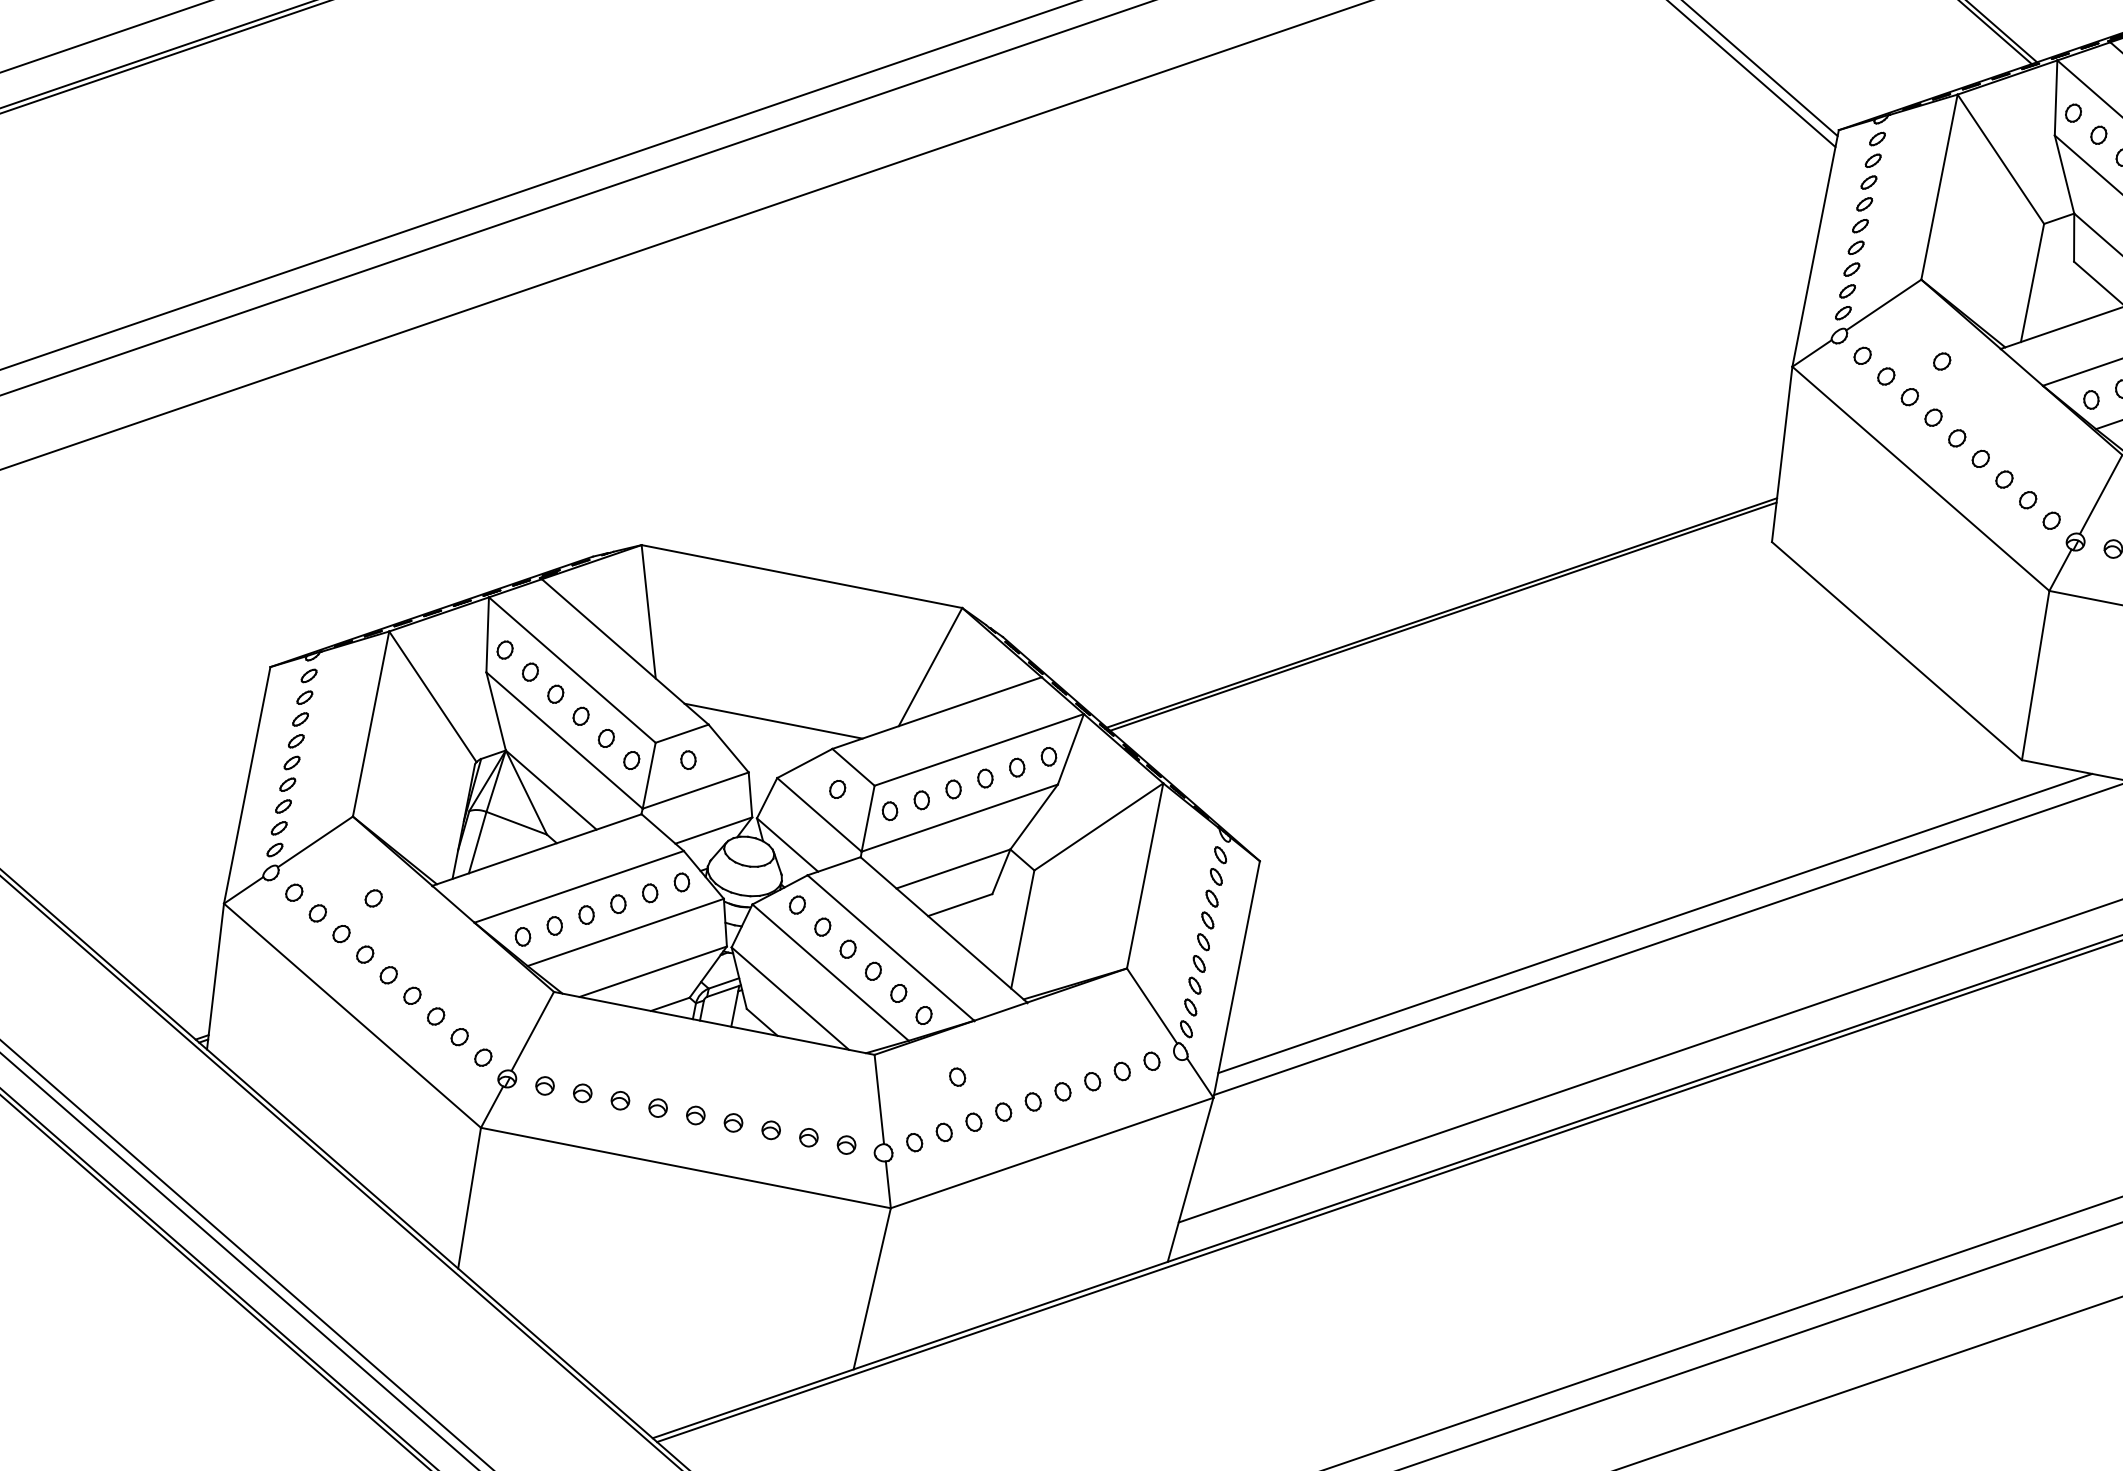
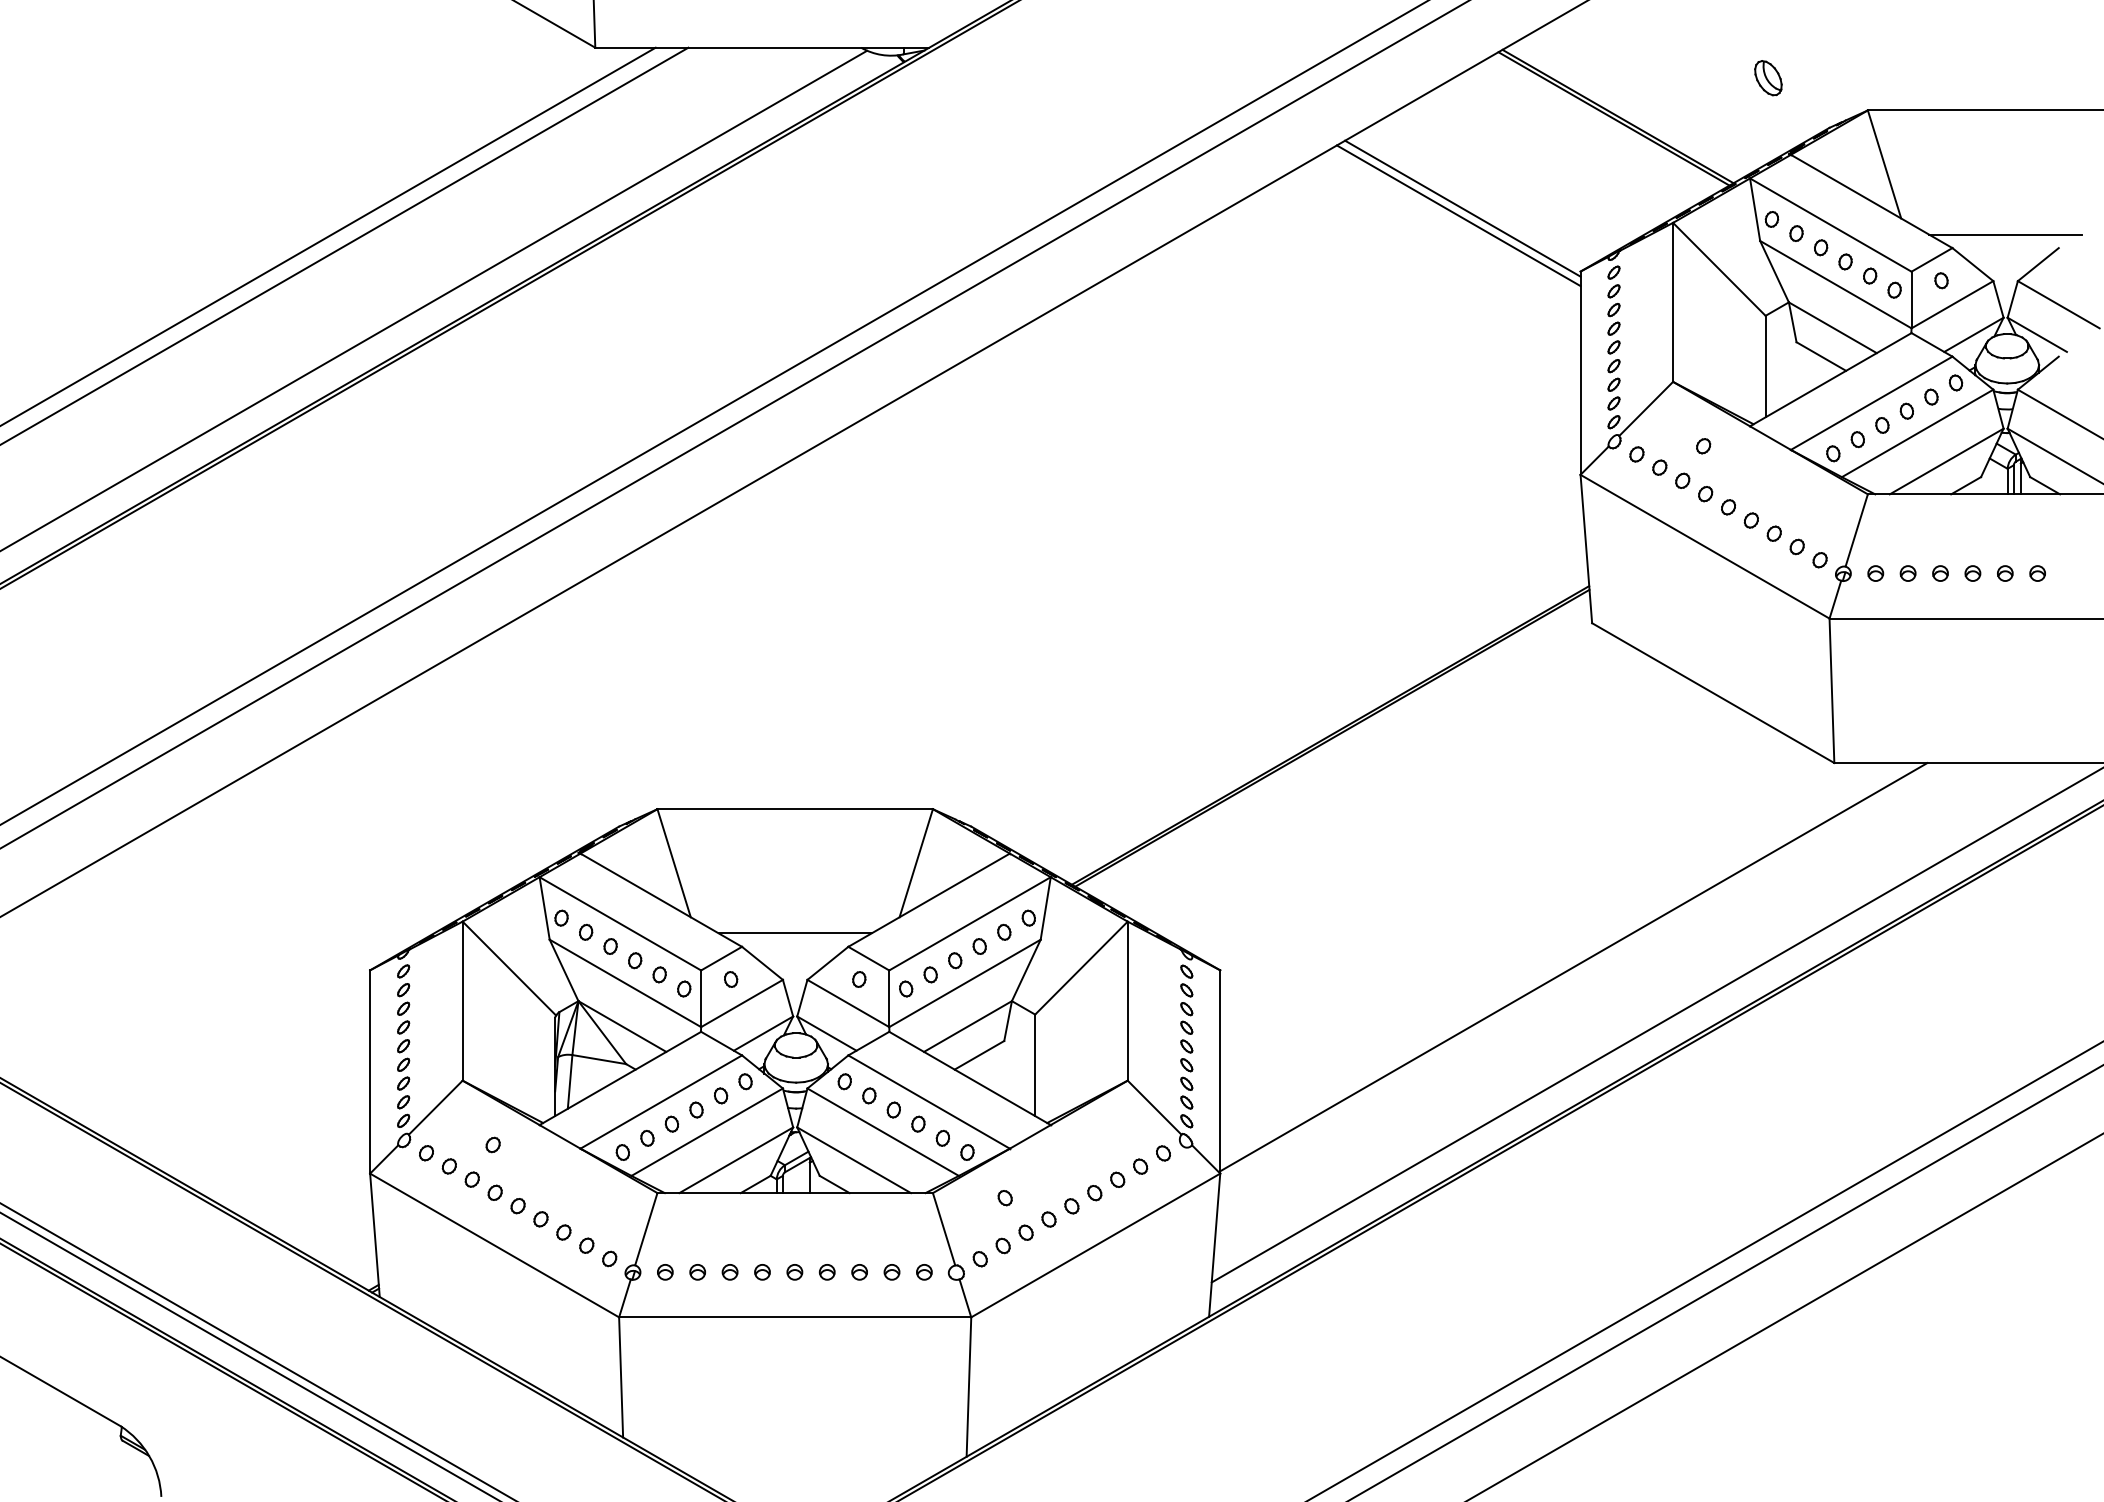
line: (1655, 923) -> (1557, 957), removed

